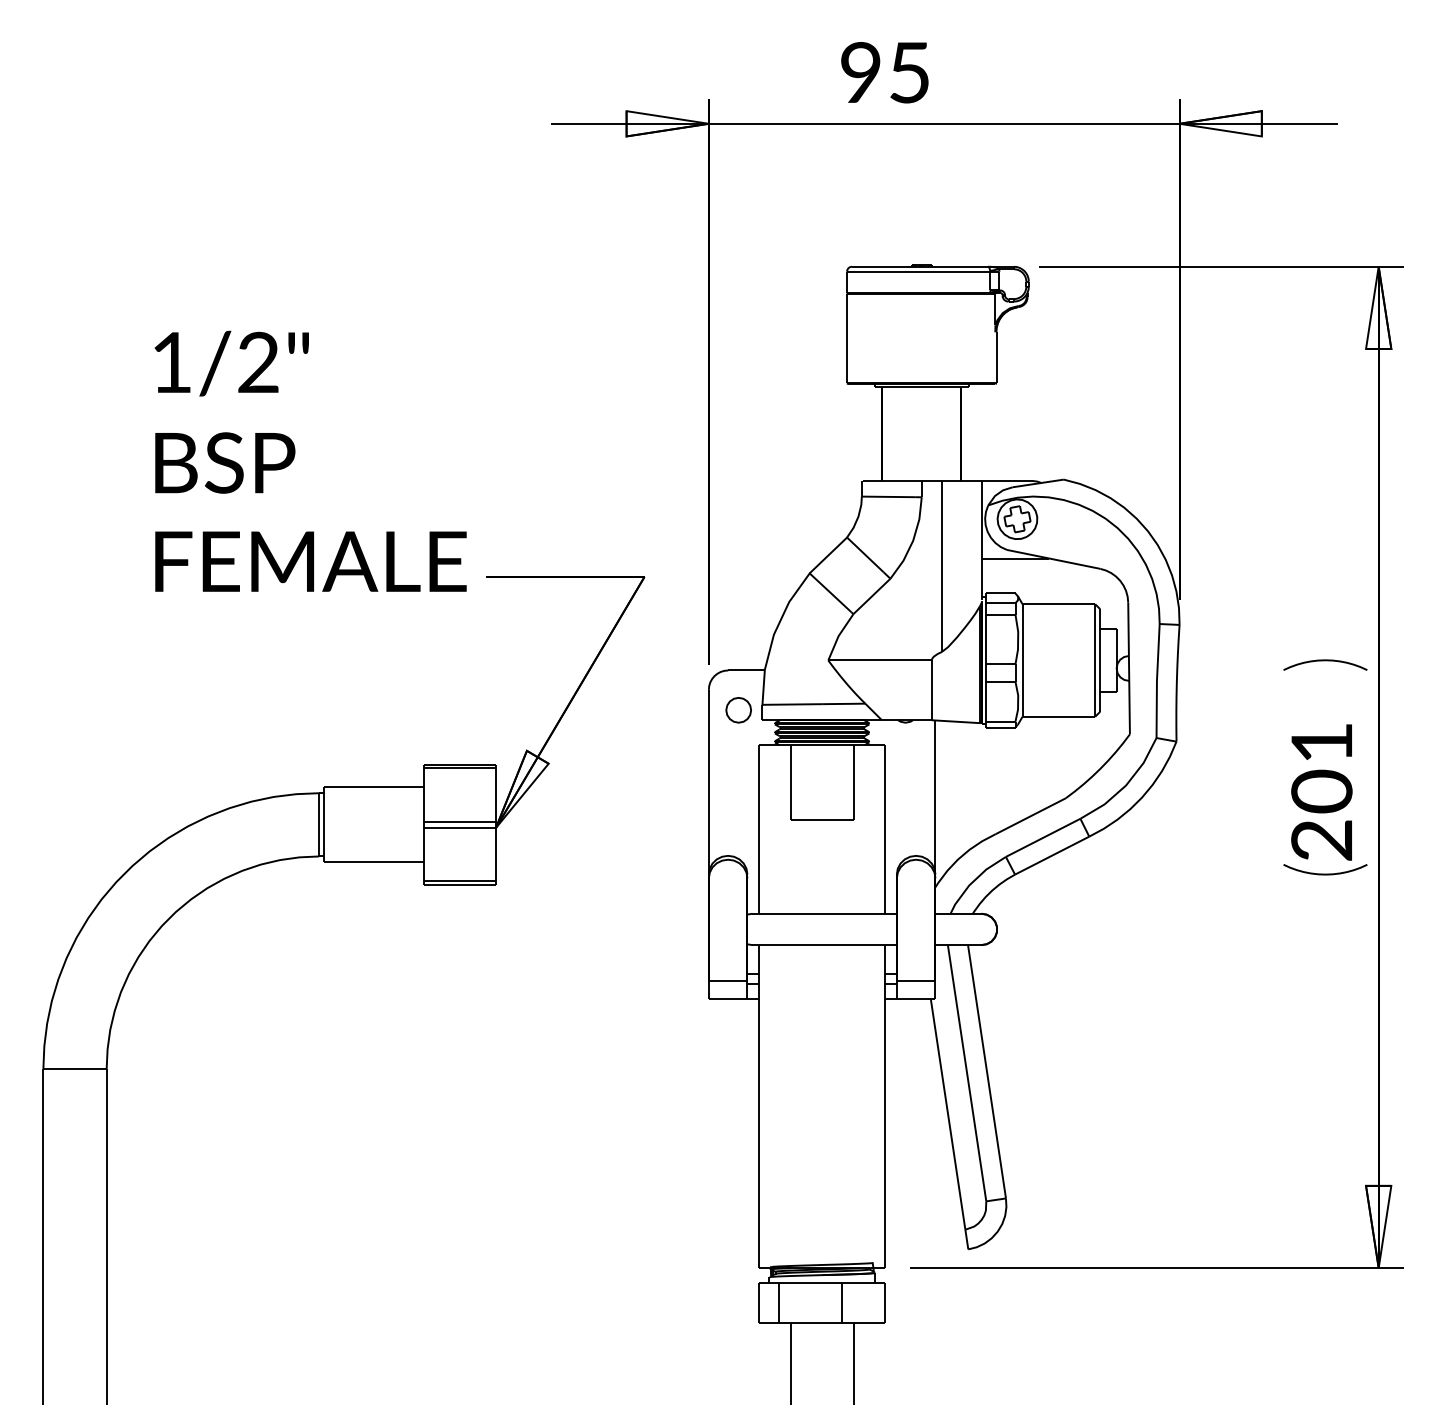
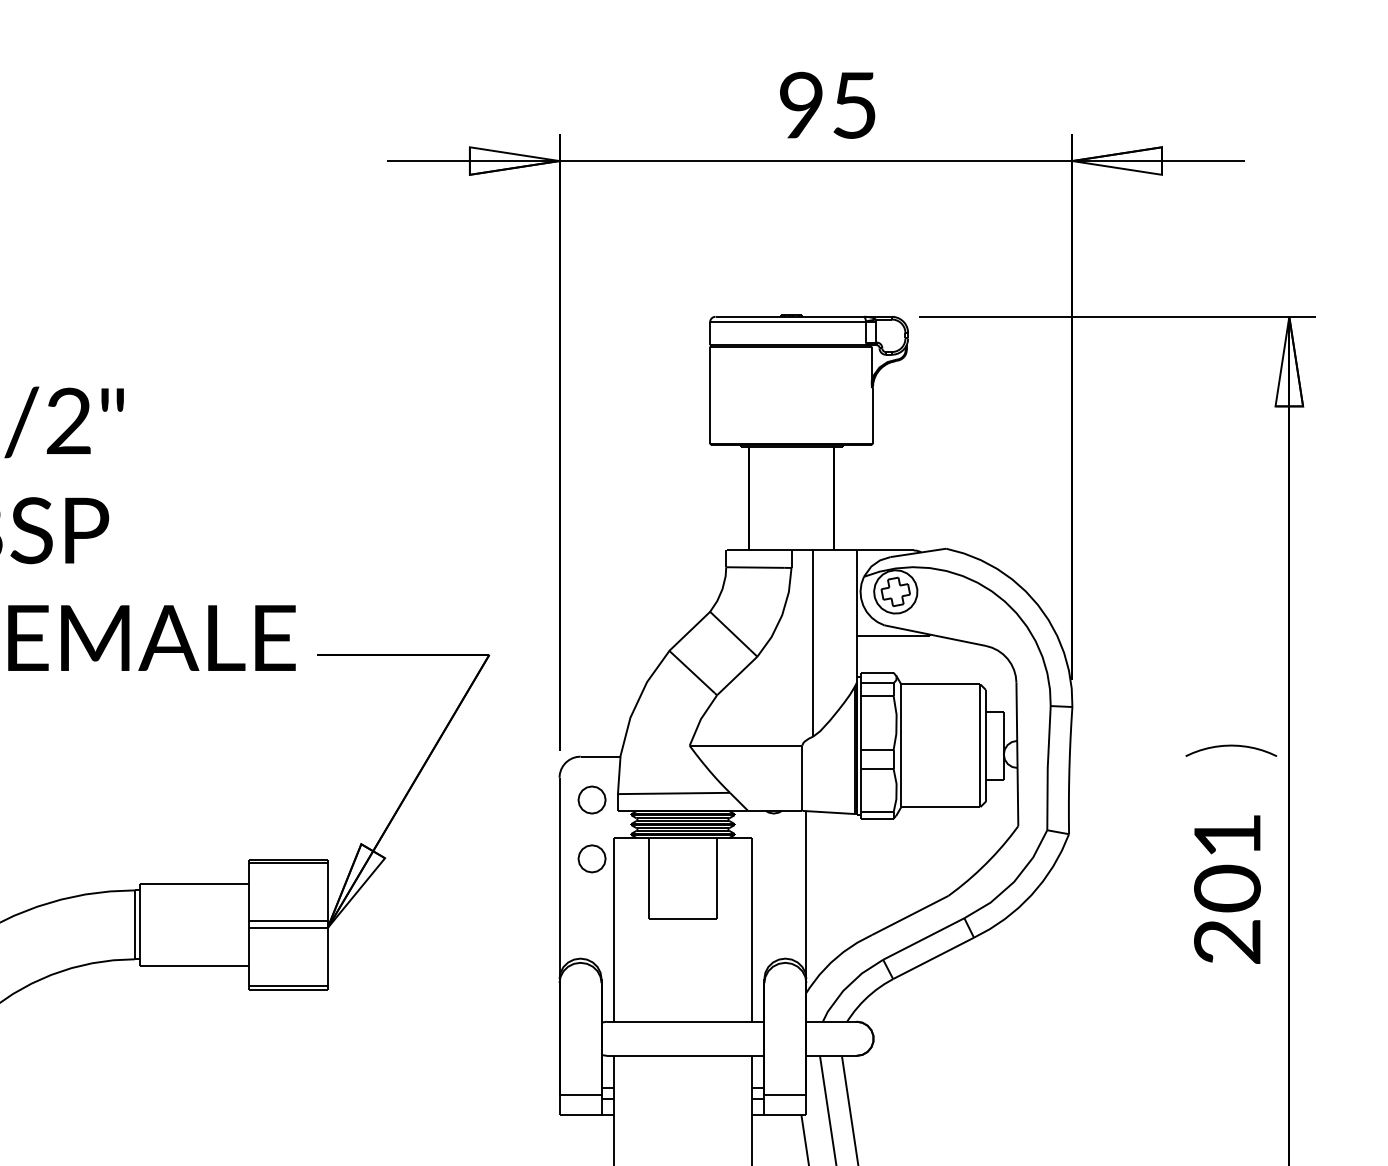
text: (884, 72) -> (827, 105), moved
part: (738, 764) -> (591, 859), added
curve: (1325, 873) -> (1231, 977), removed

